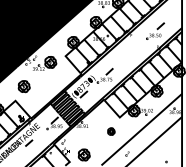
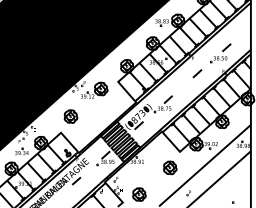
line: (135, 48) -> (197, 73), added
part: (111, 131) -> (170, 167), size x1.67

